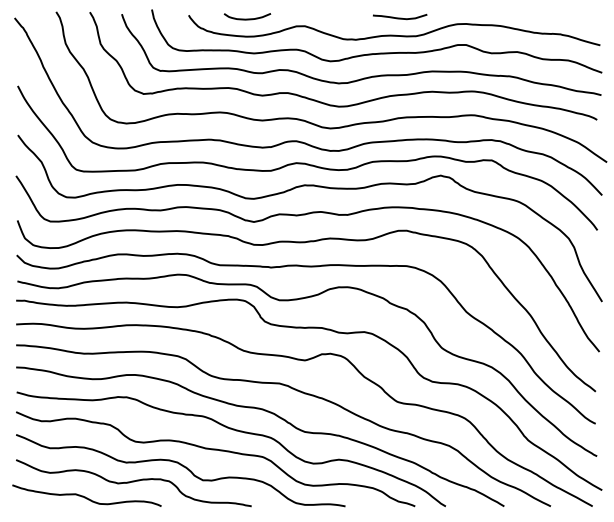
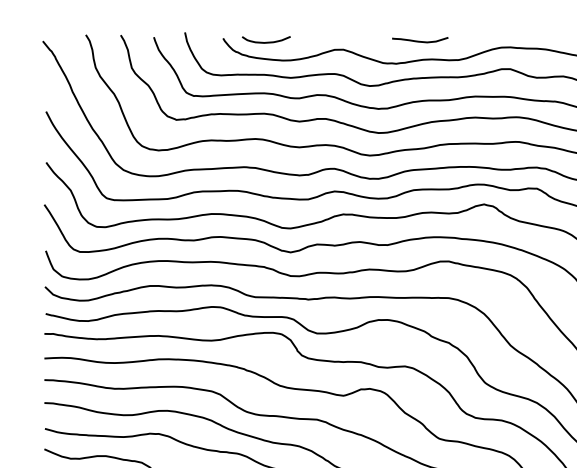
curve: (400, 17) -> (420, 40), moved
curve: (247, 18) -> (266, 41), moved

